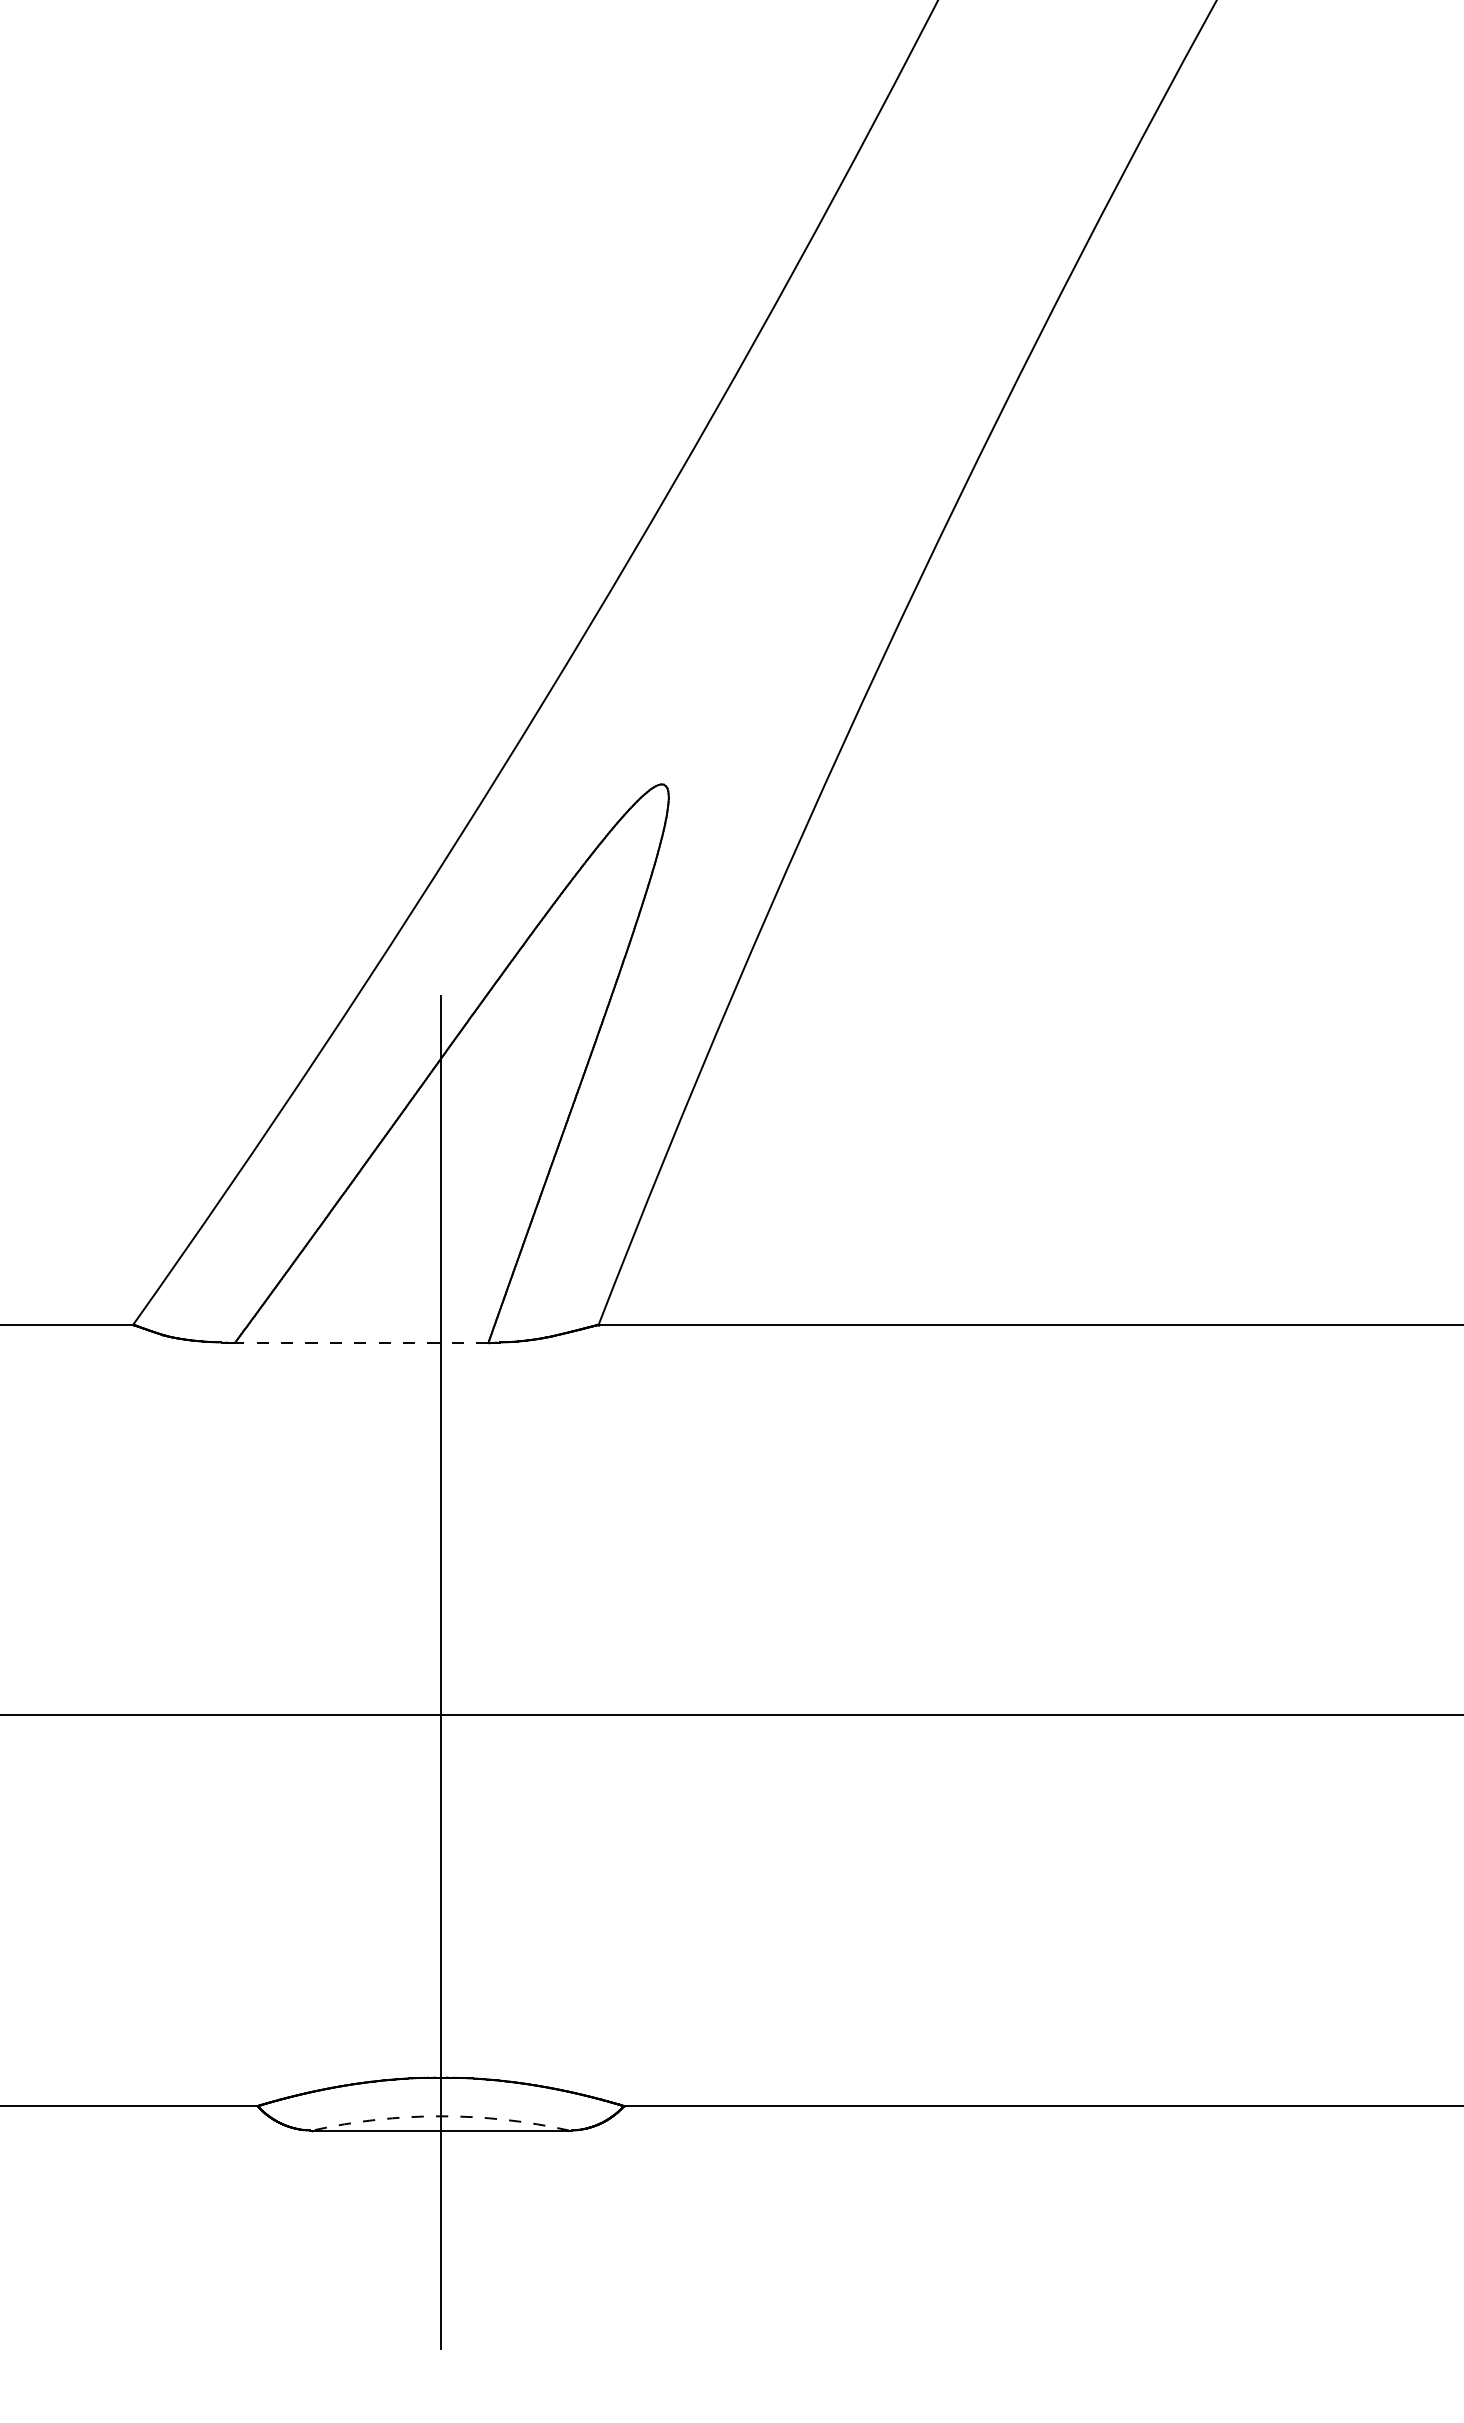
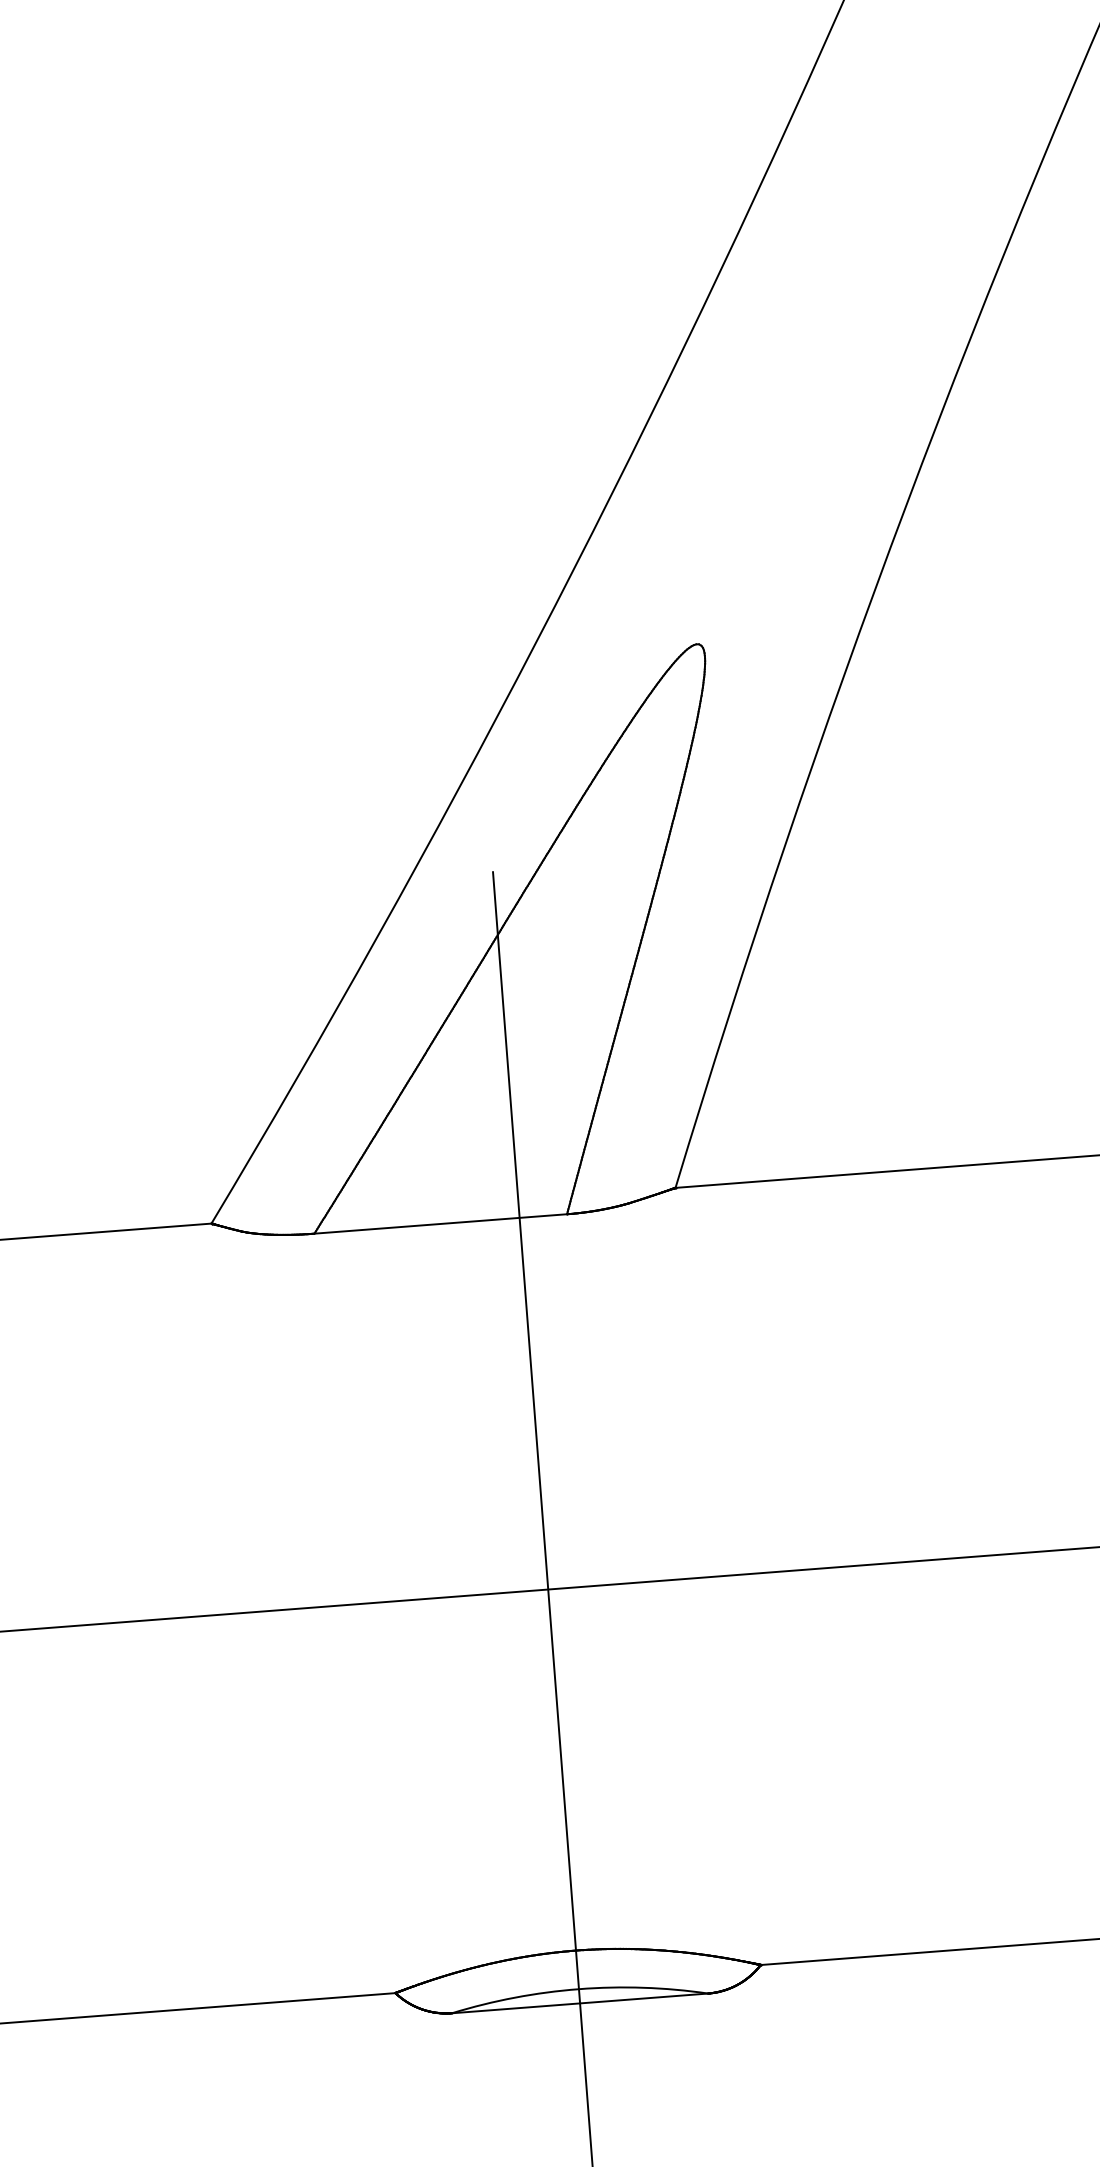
line: (361, 1342) -> (440, 1223), dashed -> solid
arc: (440, 2116) -> (578, 1989), dashed -> solid

